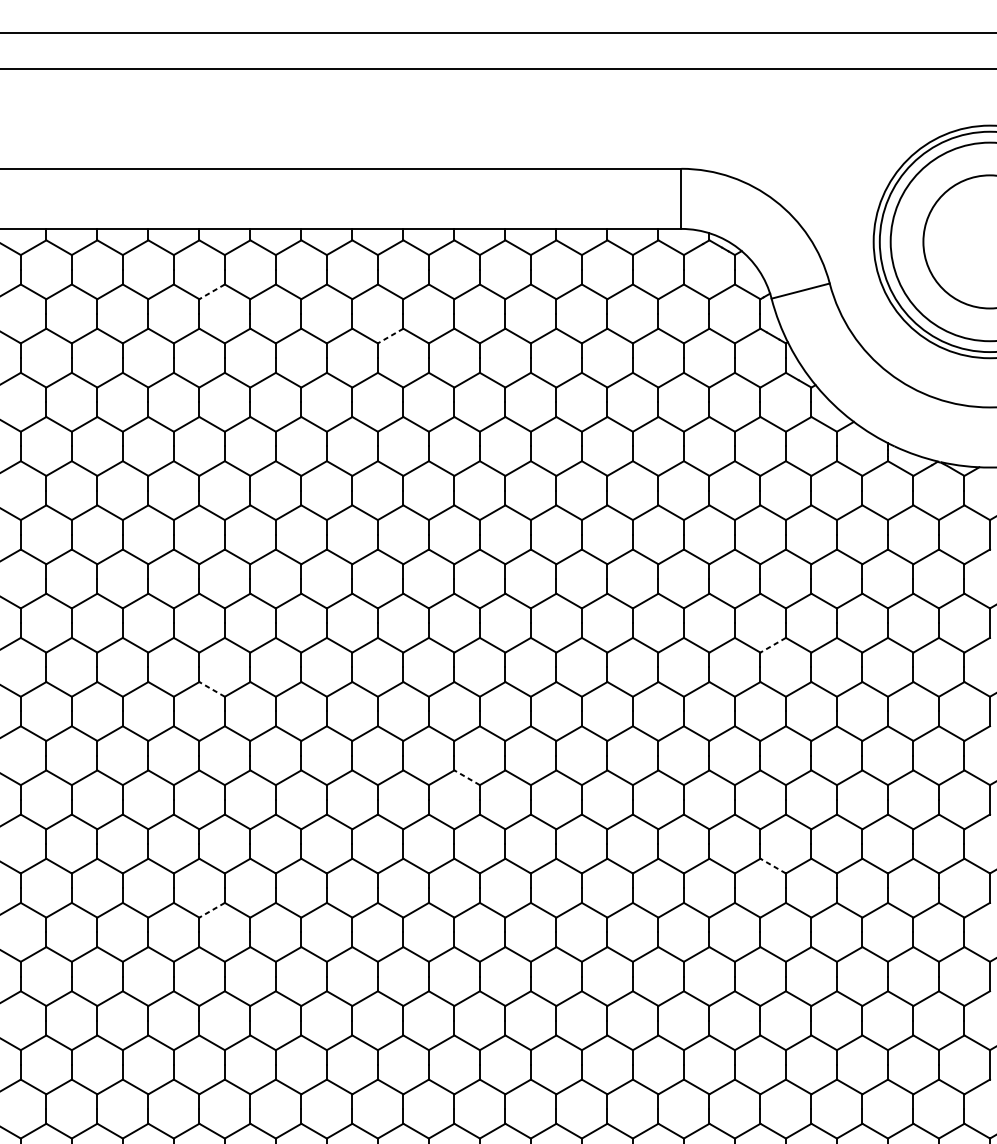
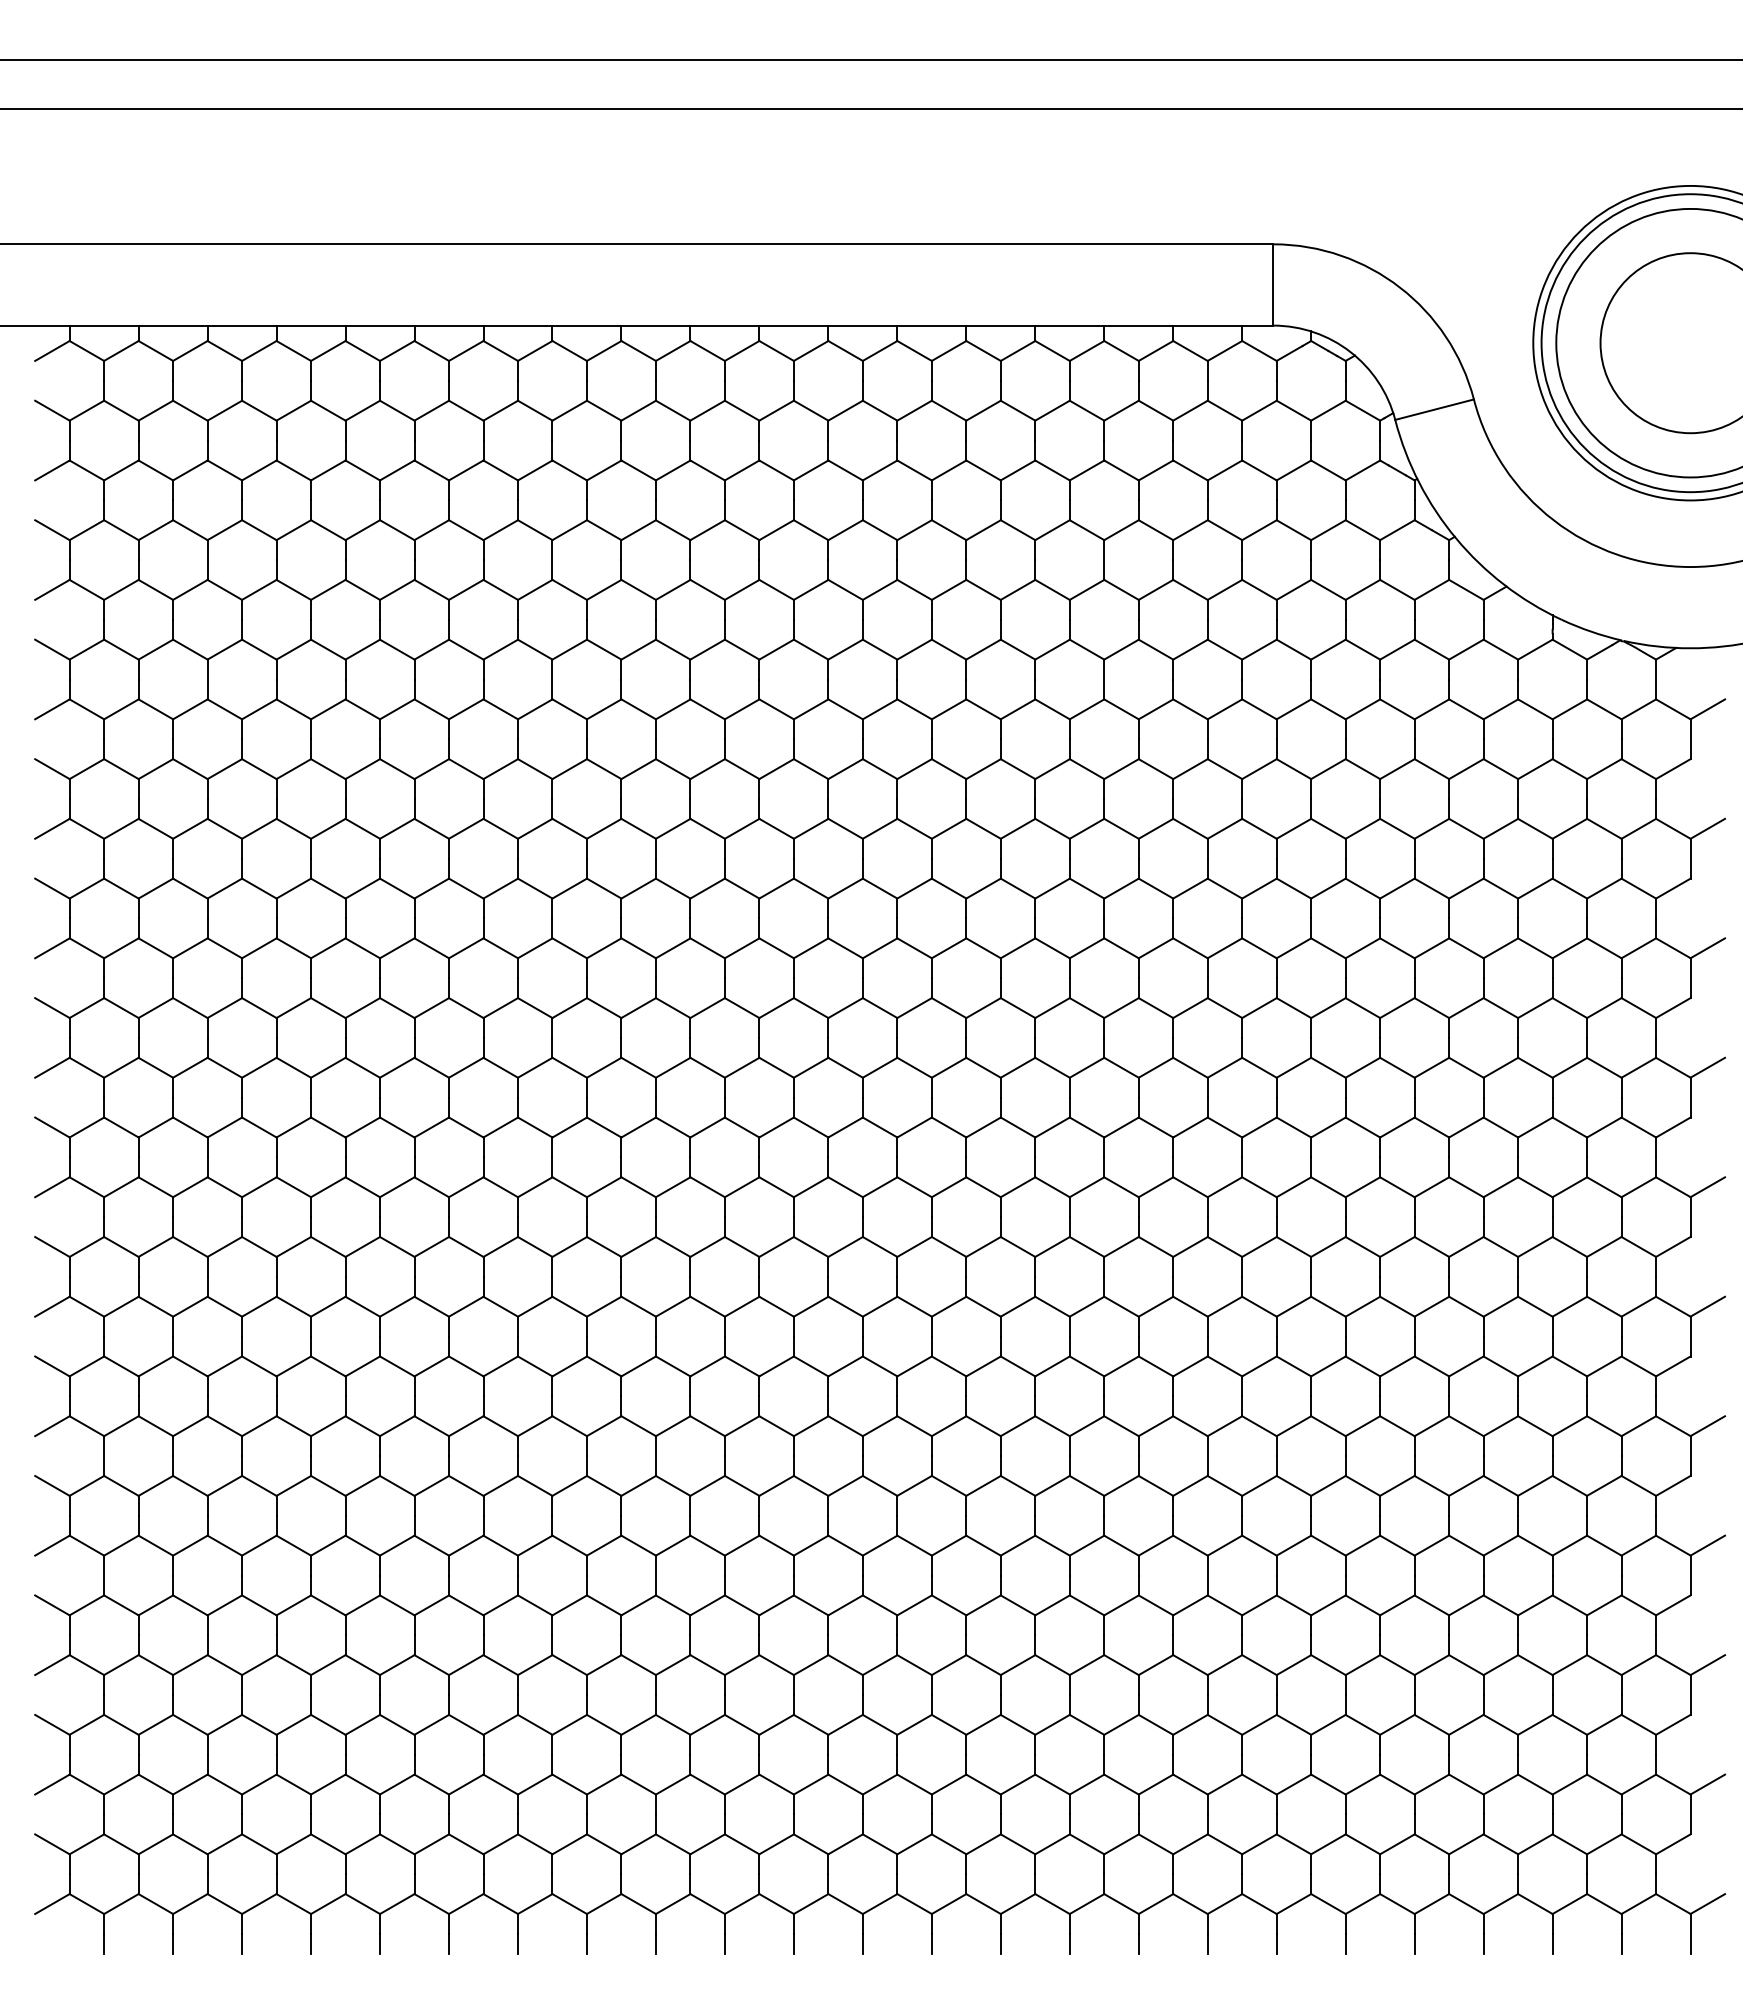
line: (211, 291) -> (638, 410), dashed -> solid
line: (390, 336) -> (880, 470), dashed -> solid
line: (773, 645) -> (1397, 888), dashed -> solid
line: (211, 689) -> (638, 948), dashed -> solid
line: (467, 777) -> (983, 1067), dashed -> solid
line: (773, 866) -> (1397, 1187), dashed -> solid
line: (211, 909) -> (638, 1246), dashed -> solid

